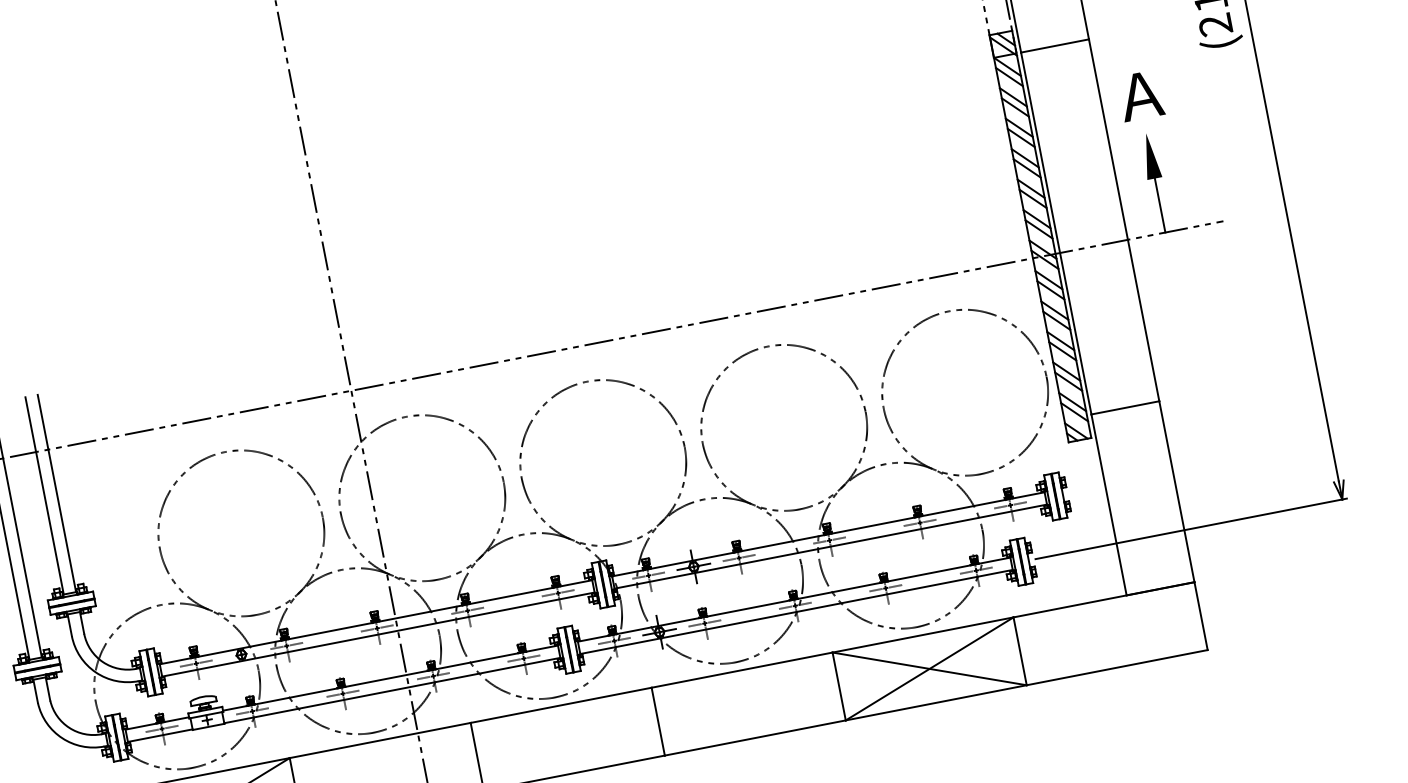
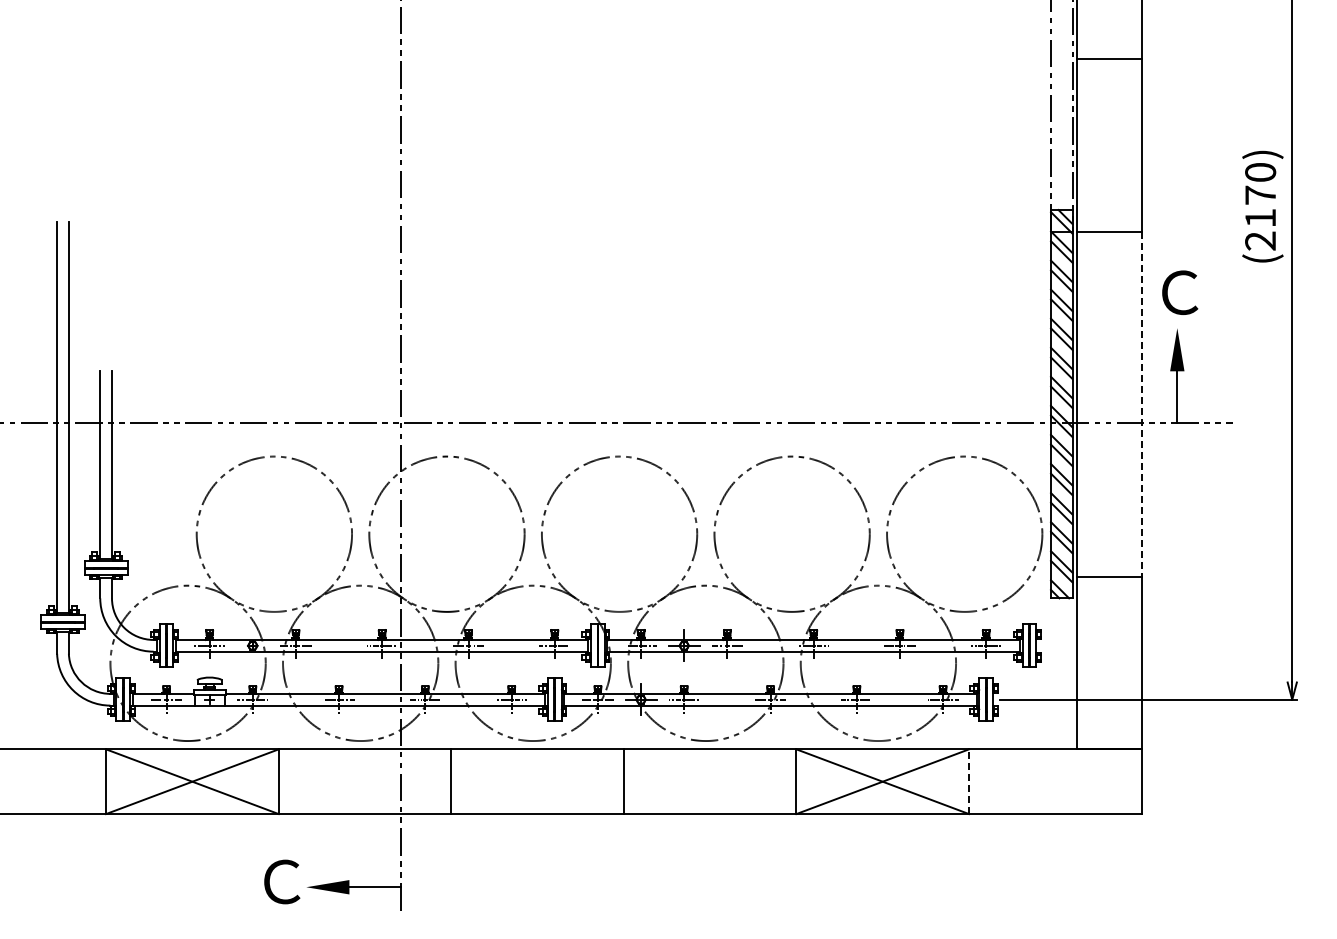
text: (1140, 95) -> (1178, 292), Ａ -> Ｃ
line: (1124, 220) -> (1141, 404), solid -> dashed
line: (1020, 651) -> (969, 781), solid -> dashed

